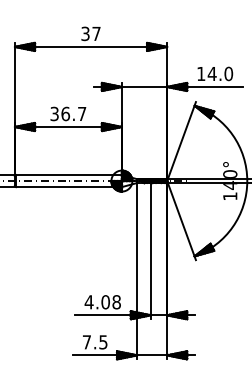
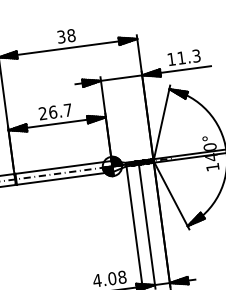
text: (96, 33) -> (71, 35), 37 -> 38
text: (220, 73) -> (189, 56), 14.0 -> 11.3
text: (54, 114) -> (43, 114), 36.7 -> 26.7

